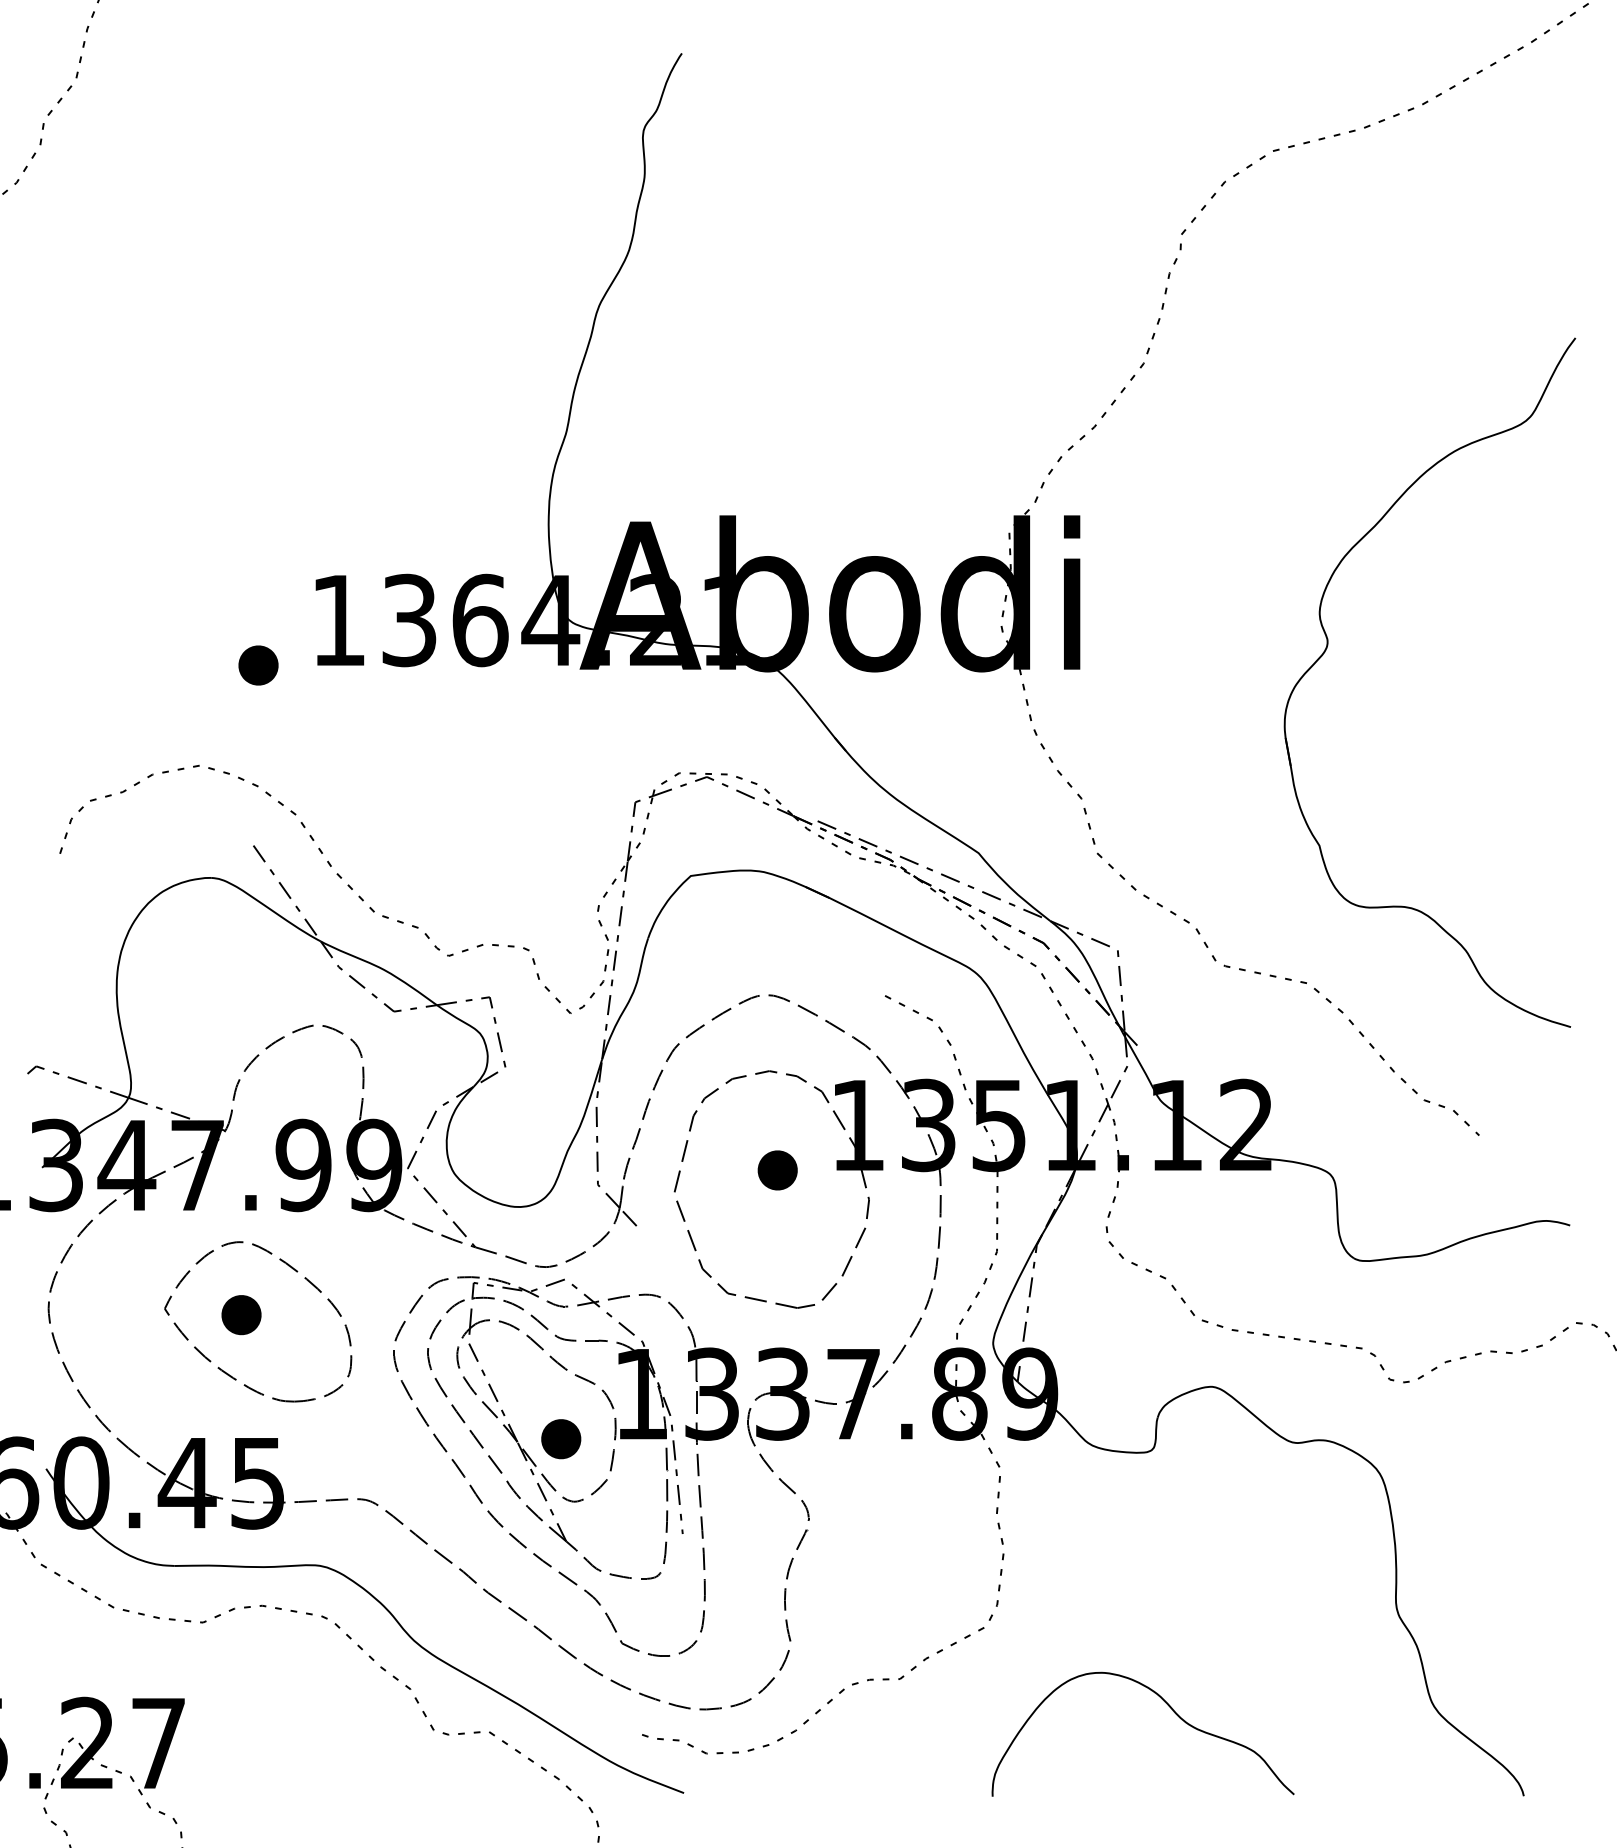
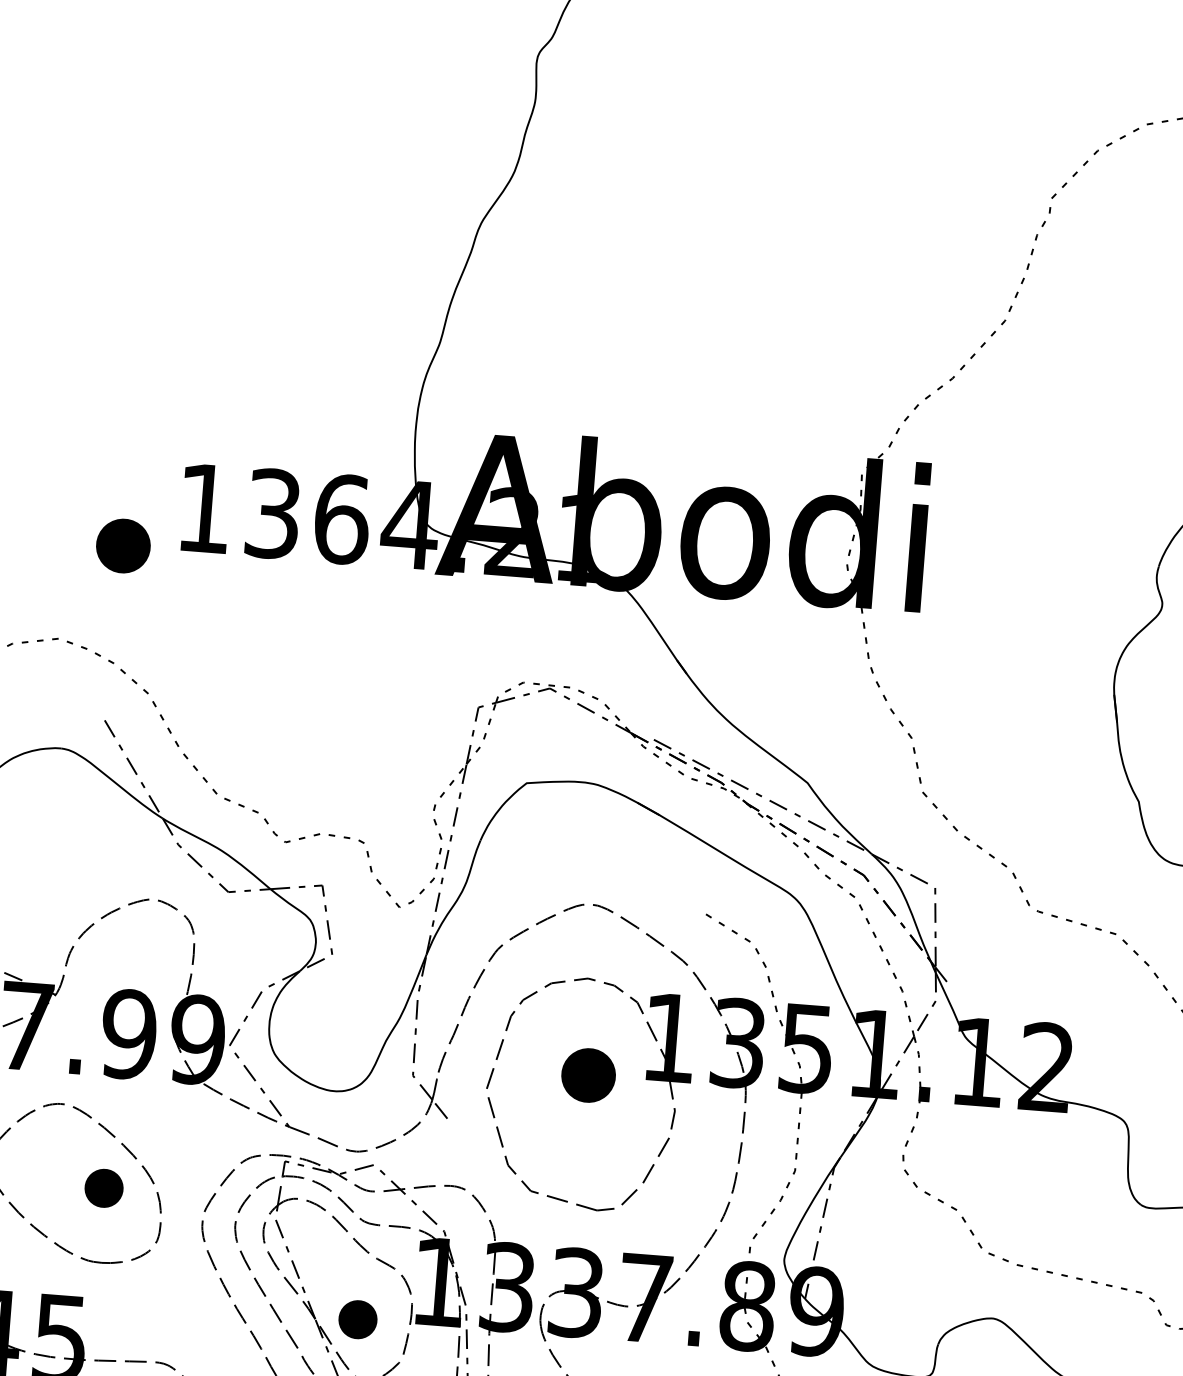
part: (258, 665) -> (123, 546), size x1.4
part: (777, 1170) -> (588, 1075), size x1.4
part: (241, 1315) -> (104, 1188), moved

